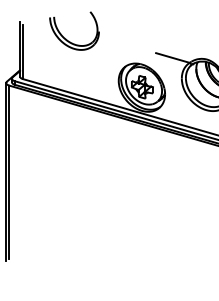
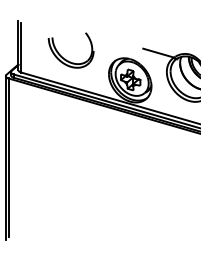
part: (66, 38) -> (63, 57), moved

